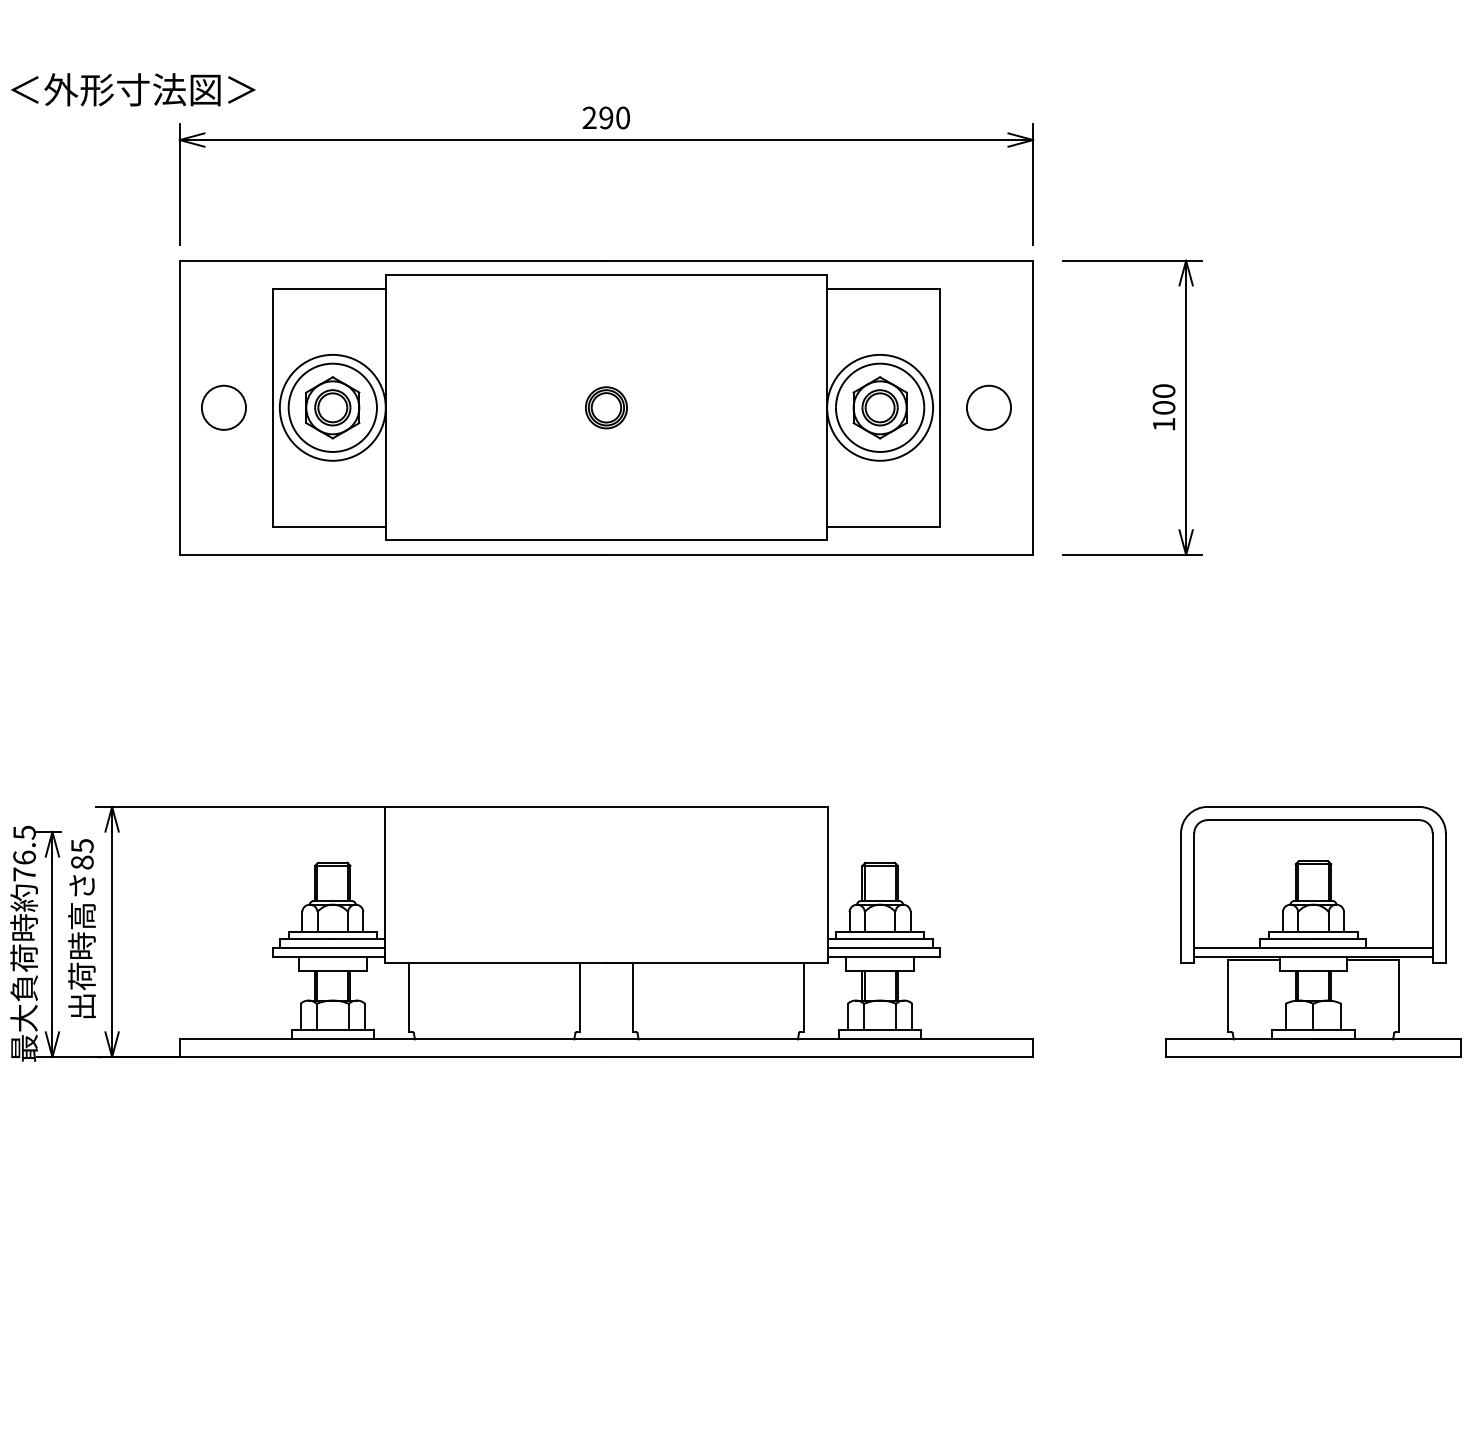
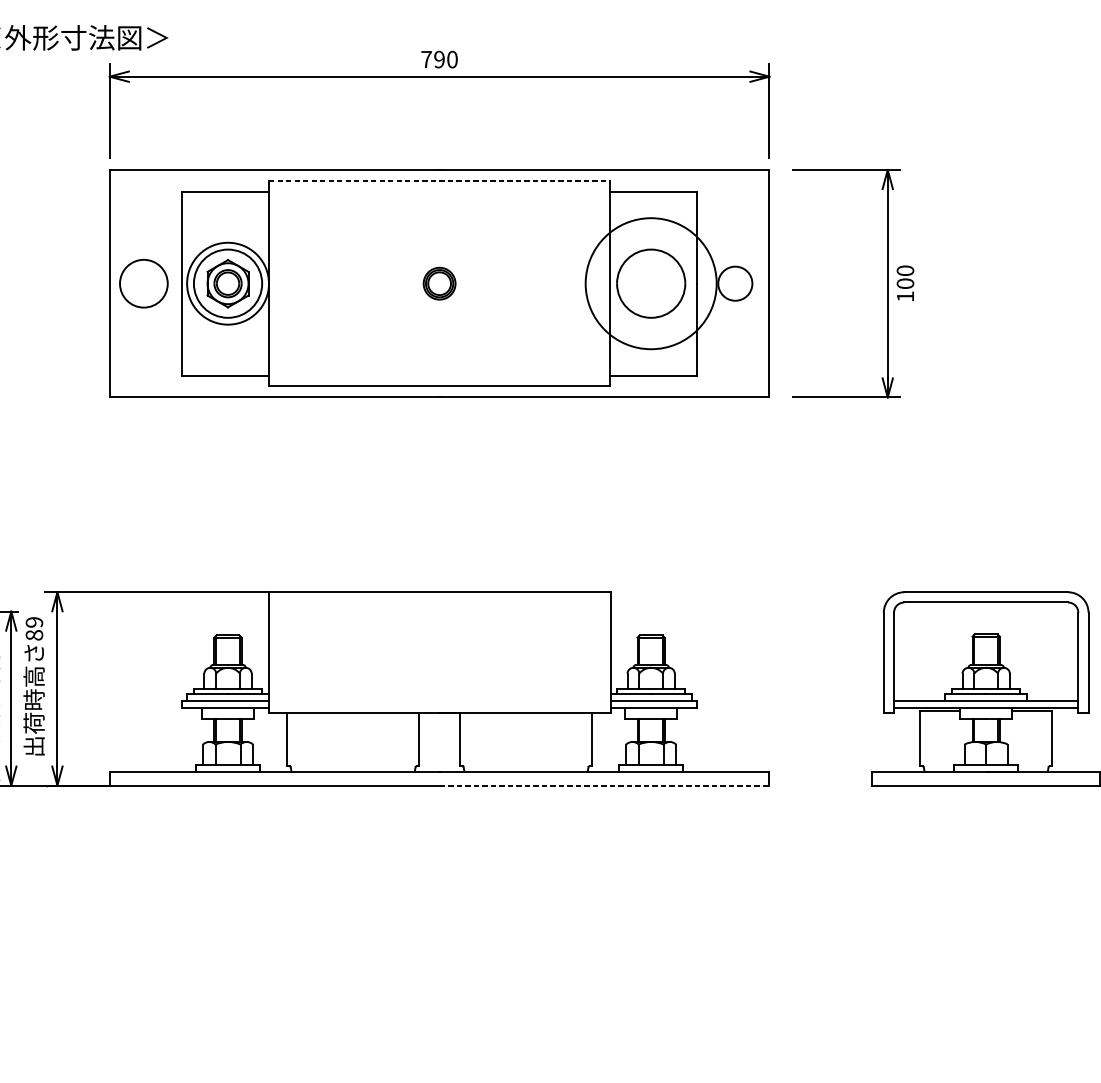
text: (589, 117) -> (426, 59), 290 -> 790
line: (606, 275) -> (439, 181), solid -> dashed
circle: (223, 407) -> (143, 283), size x1.4
part: (879, 407) -> (650, 283), removed
circle: (880, 407) -> (651, 283), size x1.6
text: (1163, 407) -> (905, 283), moved
text: (82, 846) -> (34, 622), 85 -> 89
line: (820, 1057) -> (605, 785), solid -> dashed

